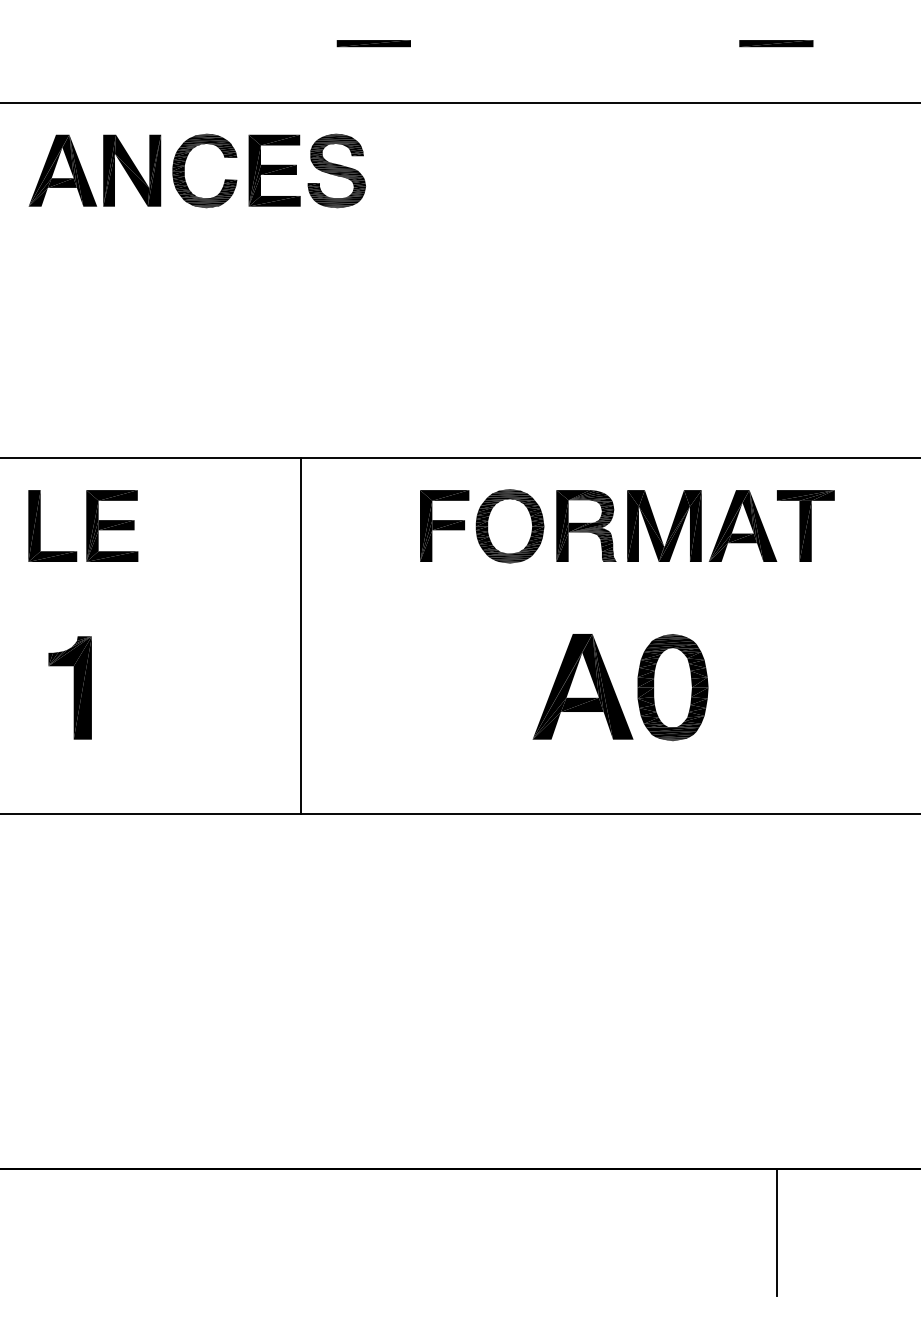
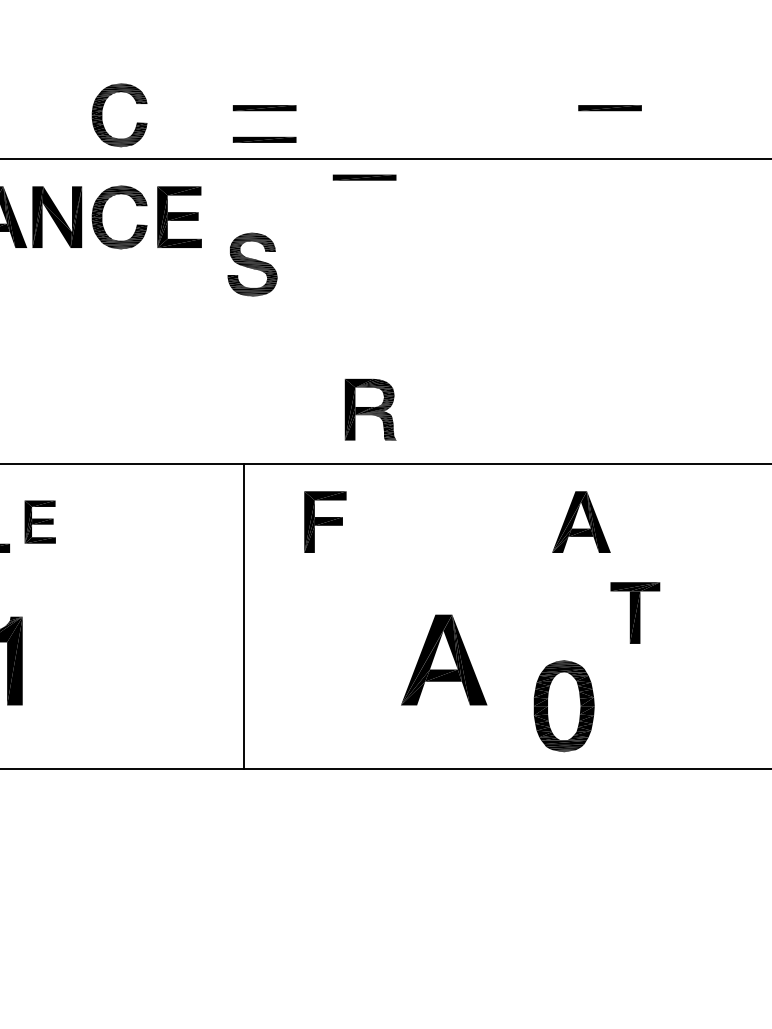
part: (184, 51) -> (102, 114), added
part: (373, 80) -> (264, 139), added
part: (490, 124) -> (364, 177), added
part: (336, 170) -> (252, 264), moved
part: (112, 525) -> (40, 521), size x0.7
part: (586, 525) -> (370, 409), moved
part: (805, 525) -> (635, 612), moved
part: (509, 526) -> (381, 522), removed
part: (670, 528) -> (519, 524), removed
line: (301, 635) -> (243, 616), moved
part: (672, 687) -> (563, 706), moved

